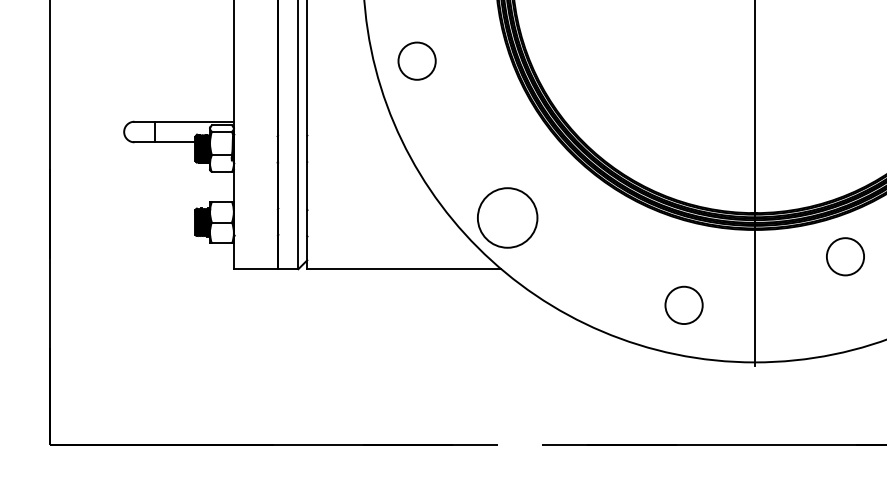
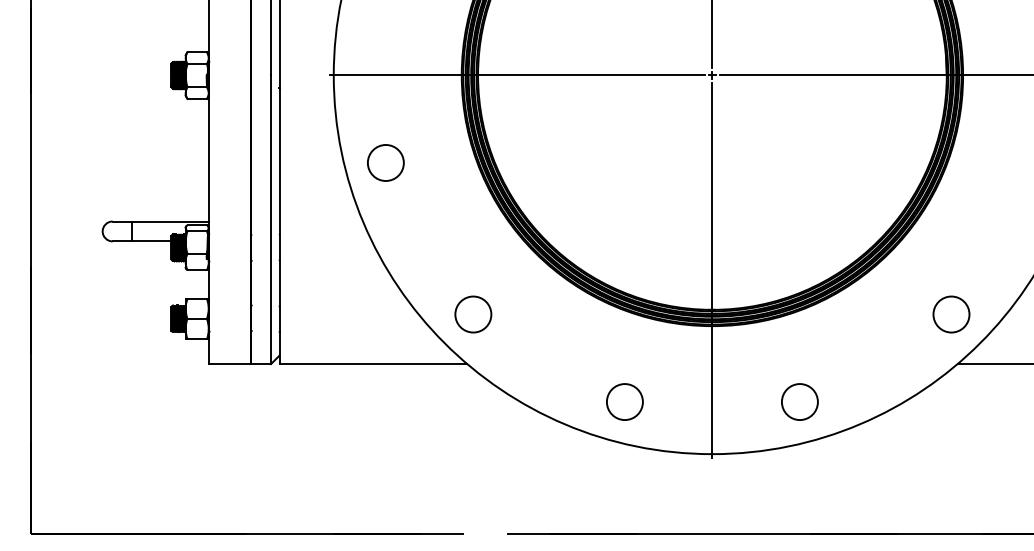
circle: (507, 217) -> (473, 314), size x0.62
circle: (845, 256) -> (799, 401), moved
circle: (683, 304) -> (624, 401), moved

